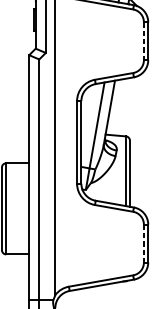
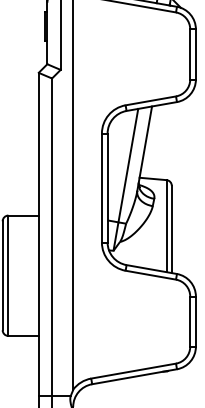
line: (144, 41) -> (190, 54), dashed -> solid
line: (144, 244) -> (190, 322), dashed -> solid

